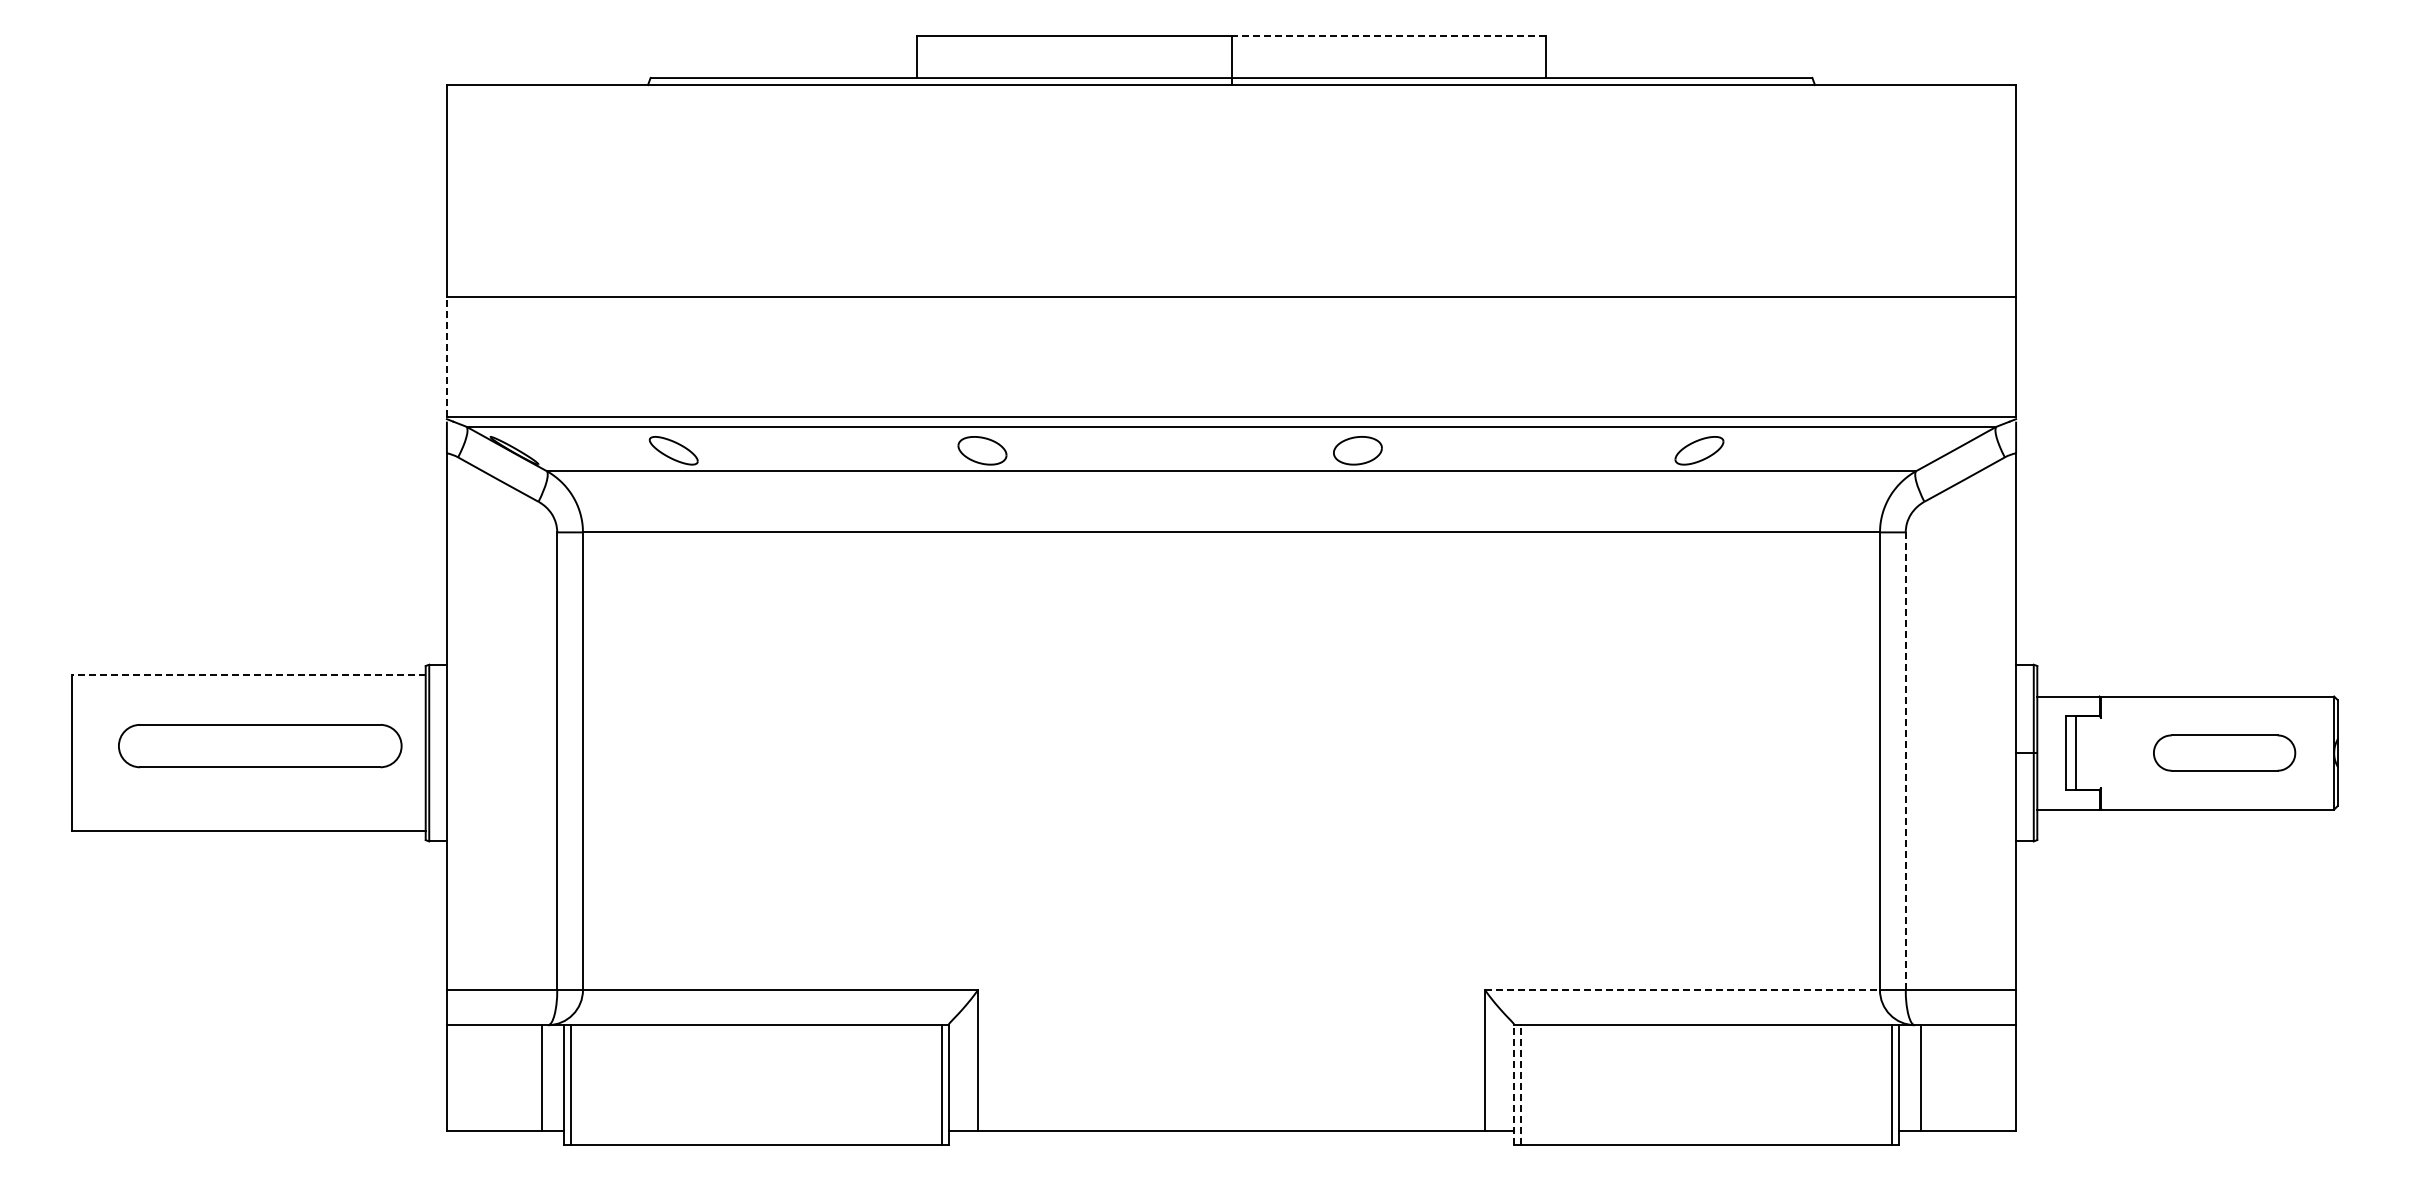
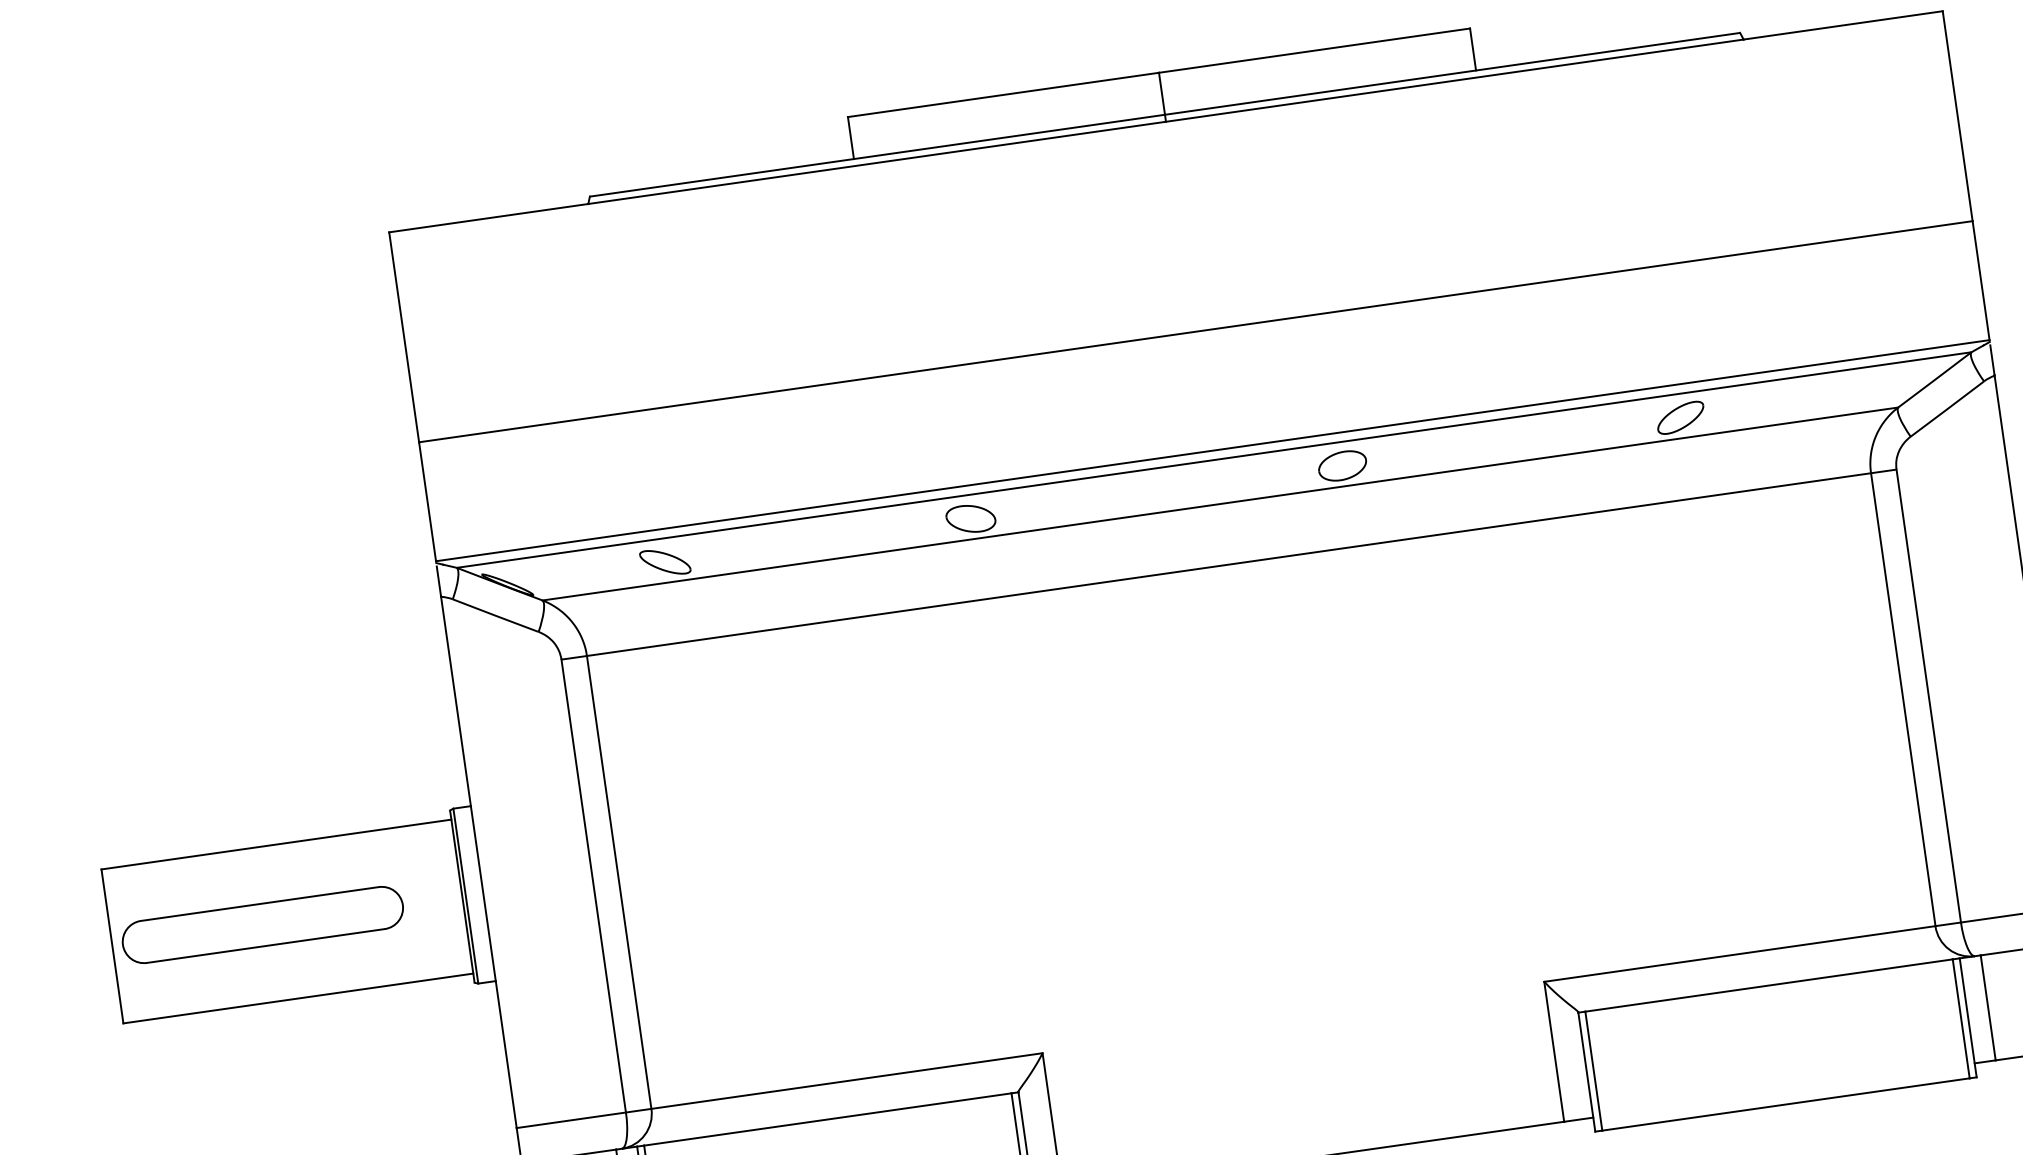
line: (1388, 35) -> (1314, 50), dashed -> solid
line: (446, 356) -> (427, 501), dashed -> solid
line: (249, 675) -> (276, 844), dashed -> solid
part: (260, 746) -> (263, 925), moved
line: (1905, 761) -> (1928, 696), dashed -> solid
line: (1682, 989) -> (1739, 953), dashed -> solid
line: (1514, 1084) -> (1586, 1071), dashed -> solid
line: (1521, 1084) -> (1593, 1070), dashed -> solid

